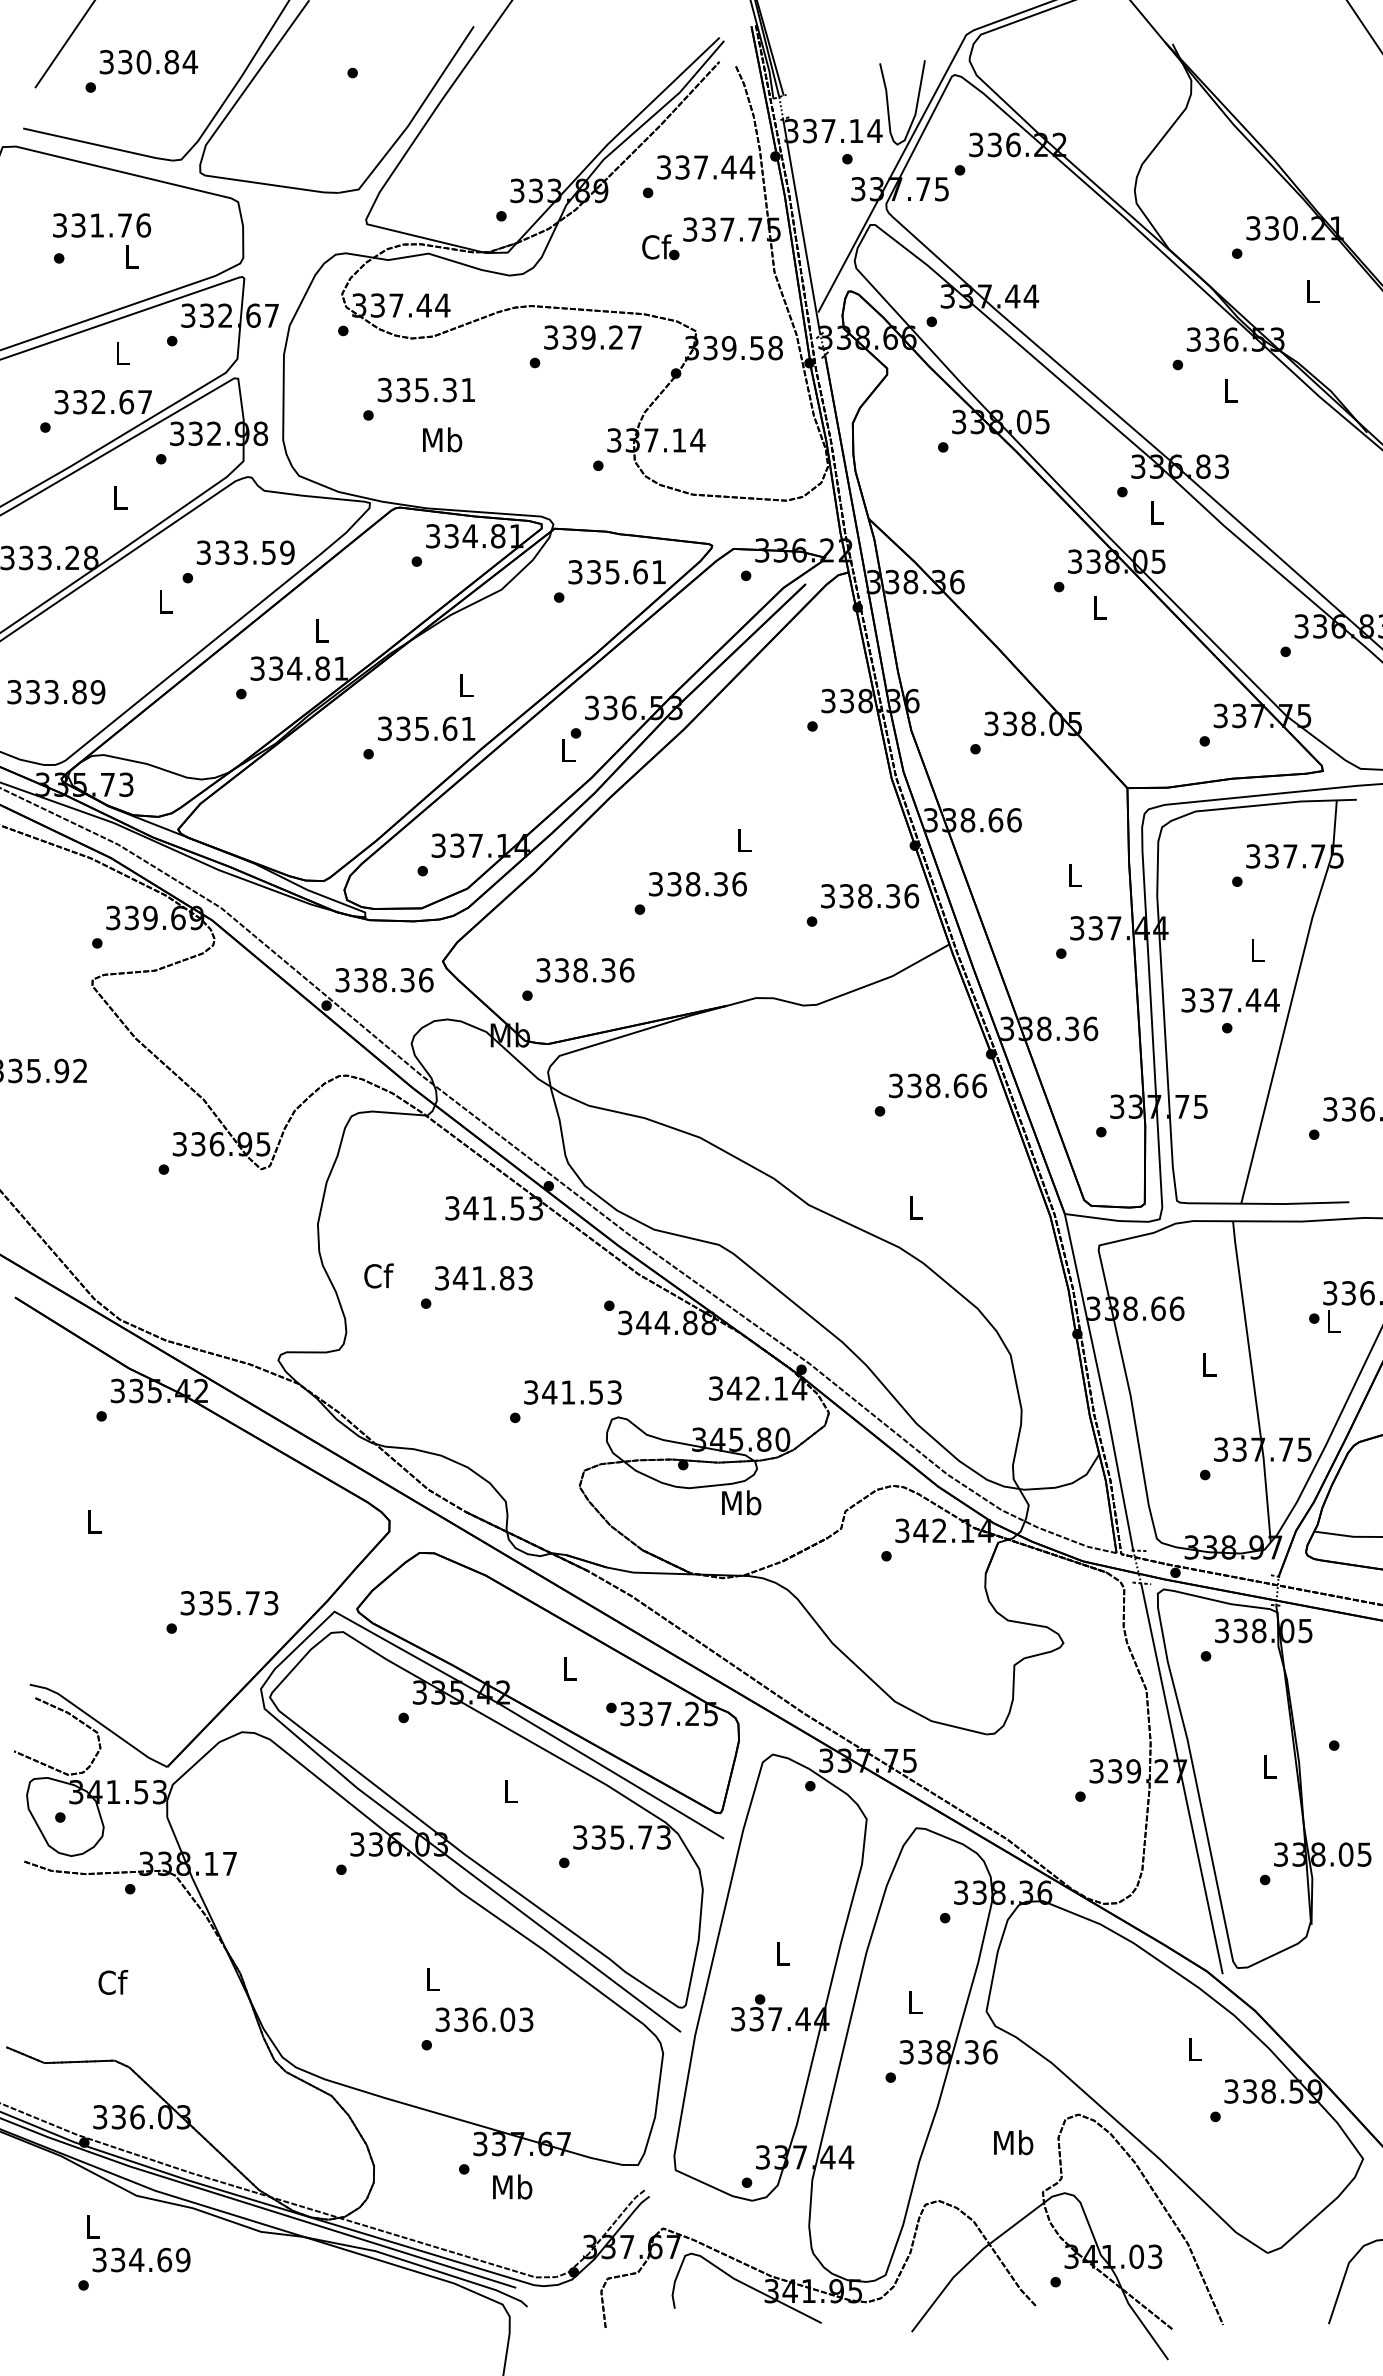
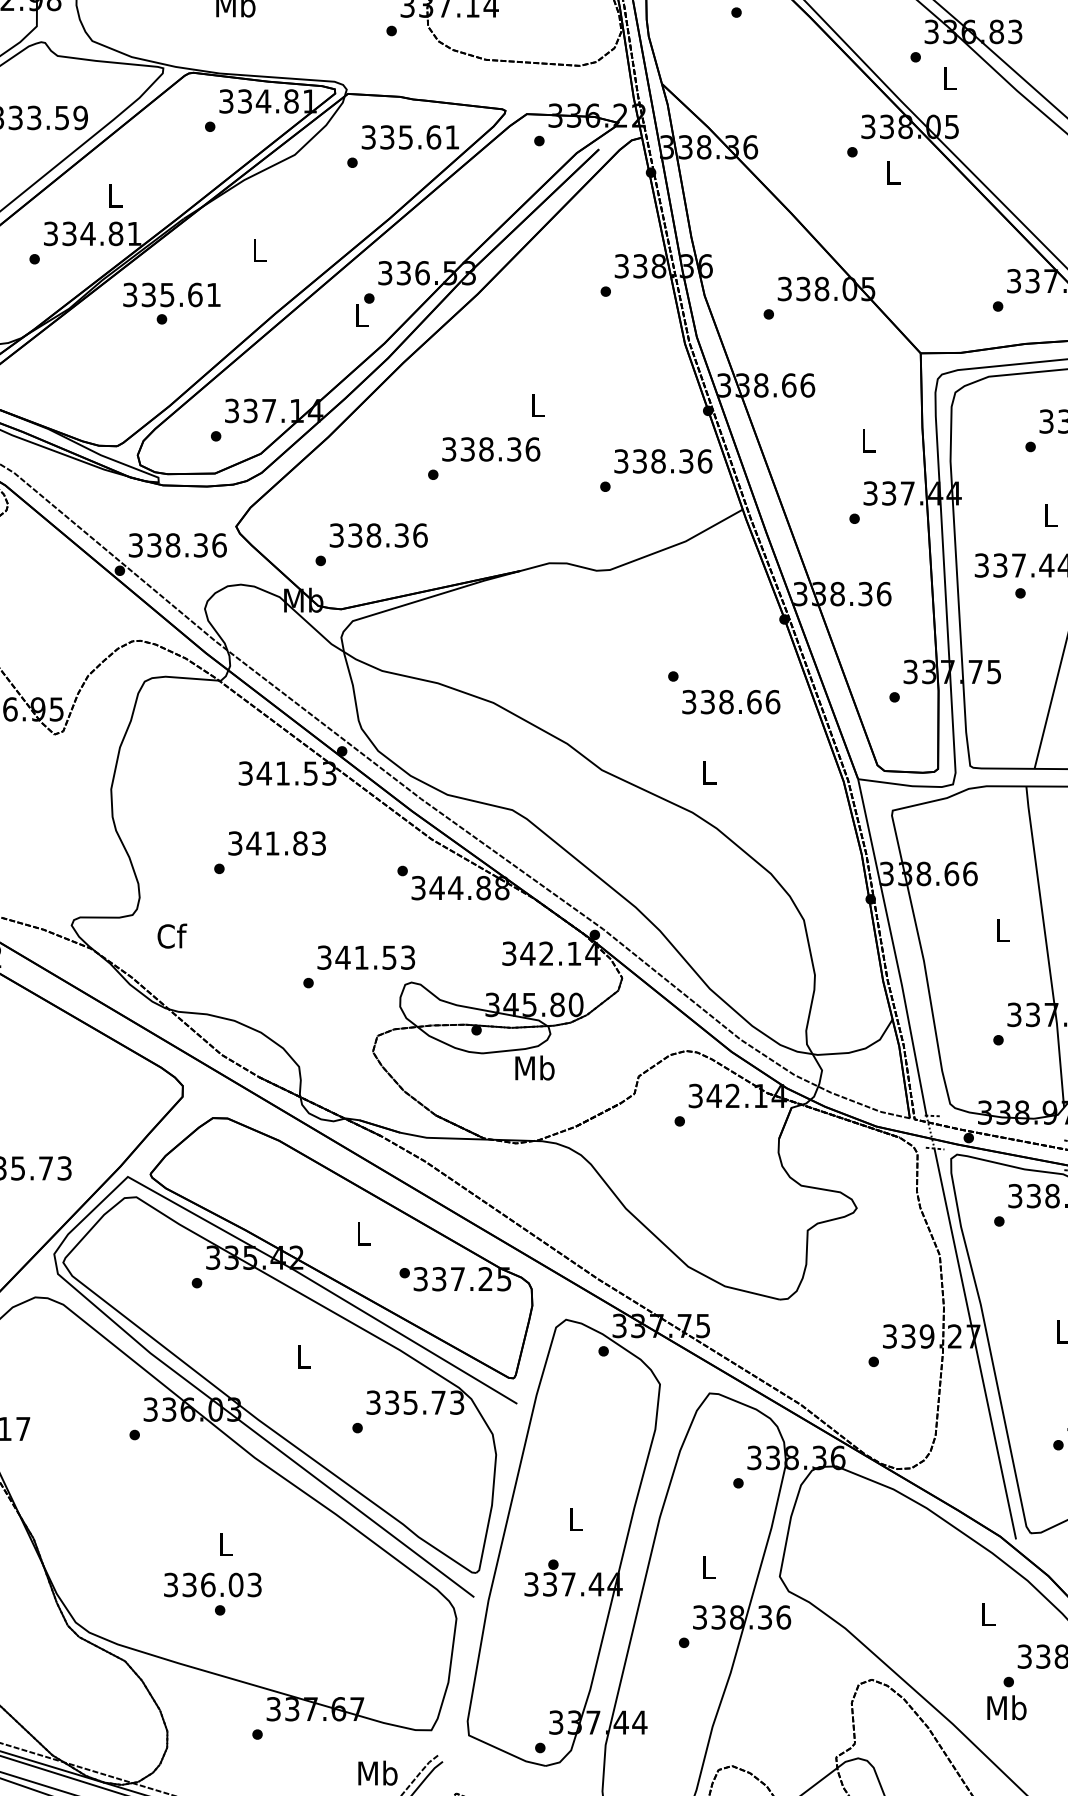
text: (426, 728) -> (171, 294), moved
text: (937, 1085) -> (730, 701), moved
text: (378, 1275) -> (171, 935), moved
text: (484, 2019) -> (212, 1584), moved
text: (1013, 2142) -> (1006, 1707), moved
text: (512, 2186) -> (377, 1772), moved

